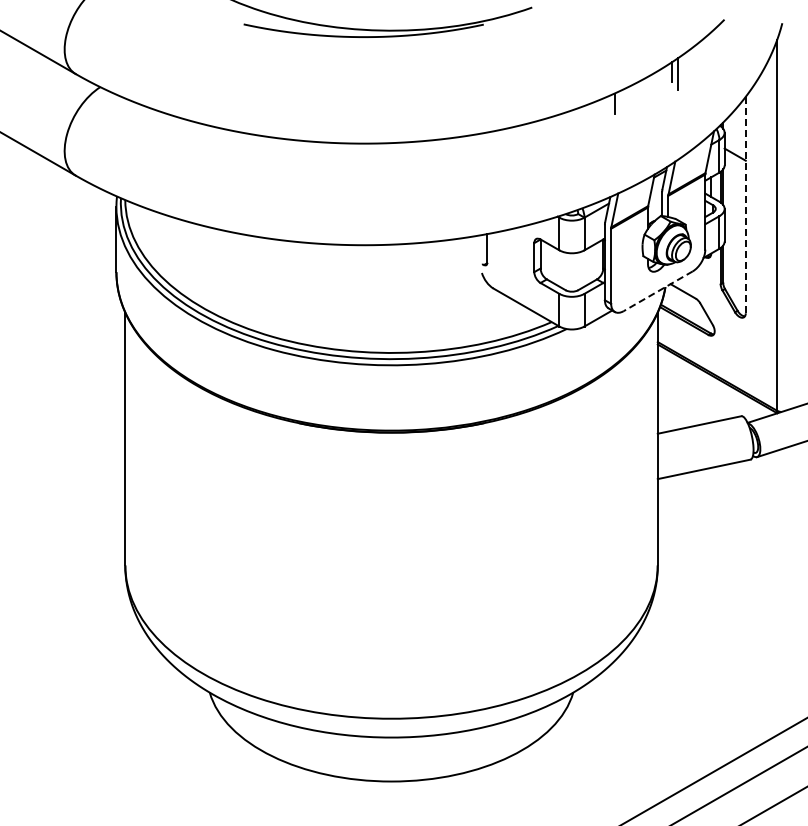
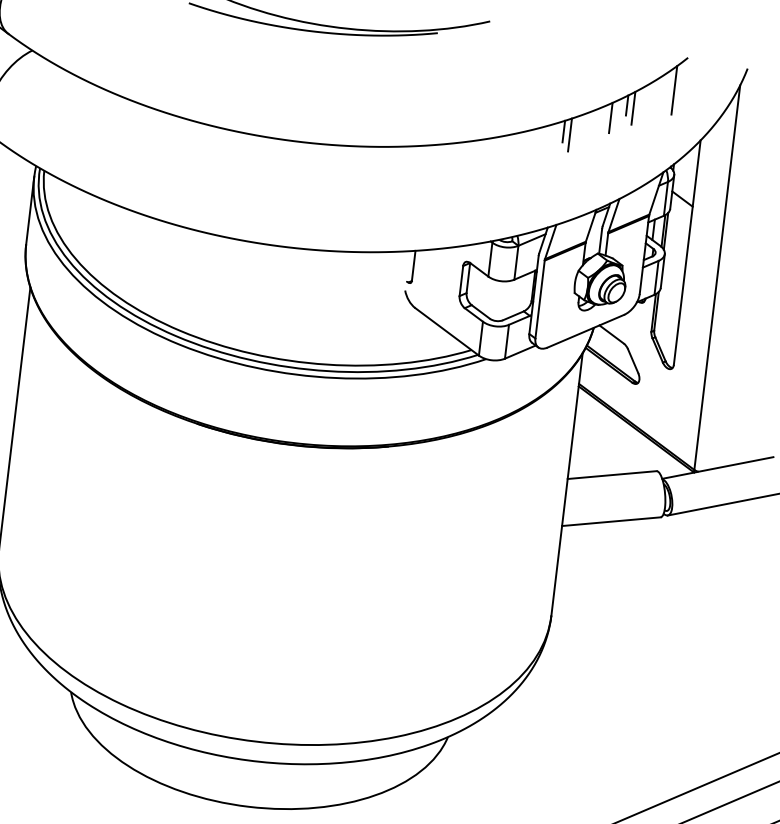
line: (715, 51) -> (674, 89), added
line: (657, 85) -> (610, 117), added
line: (620, 106) -> (569, 134), added
line: (745, 205) -> (686, 253), dashed -> solid
line: (658, 291) -> (586, 331), dashed -> solid

